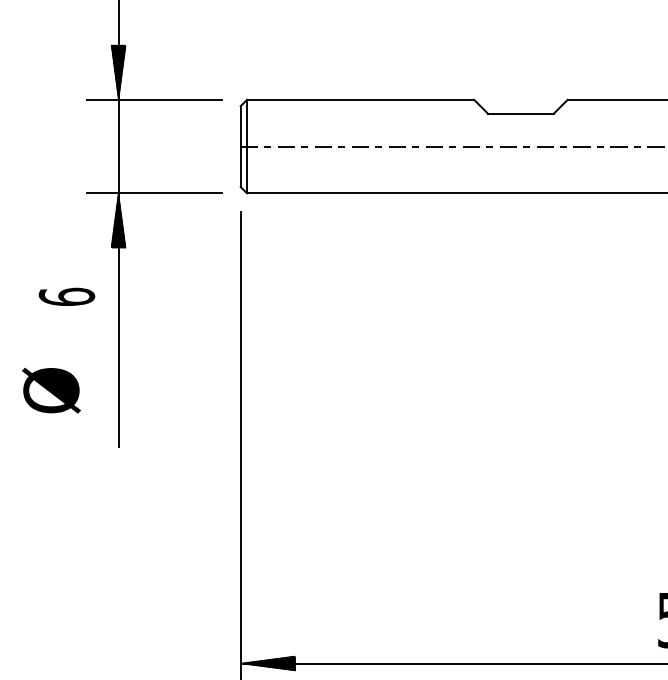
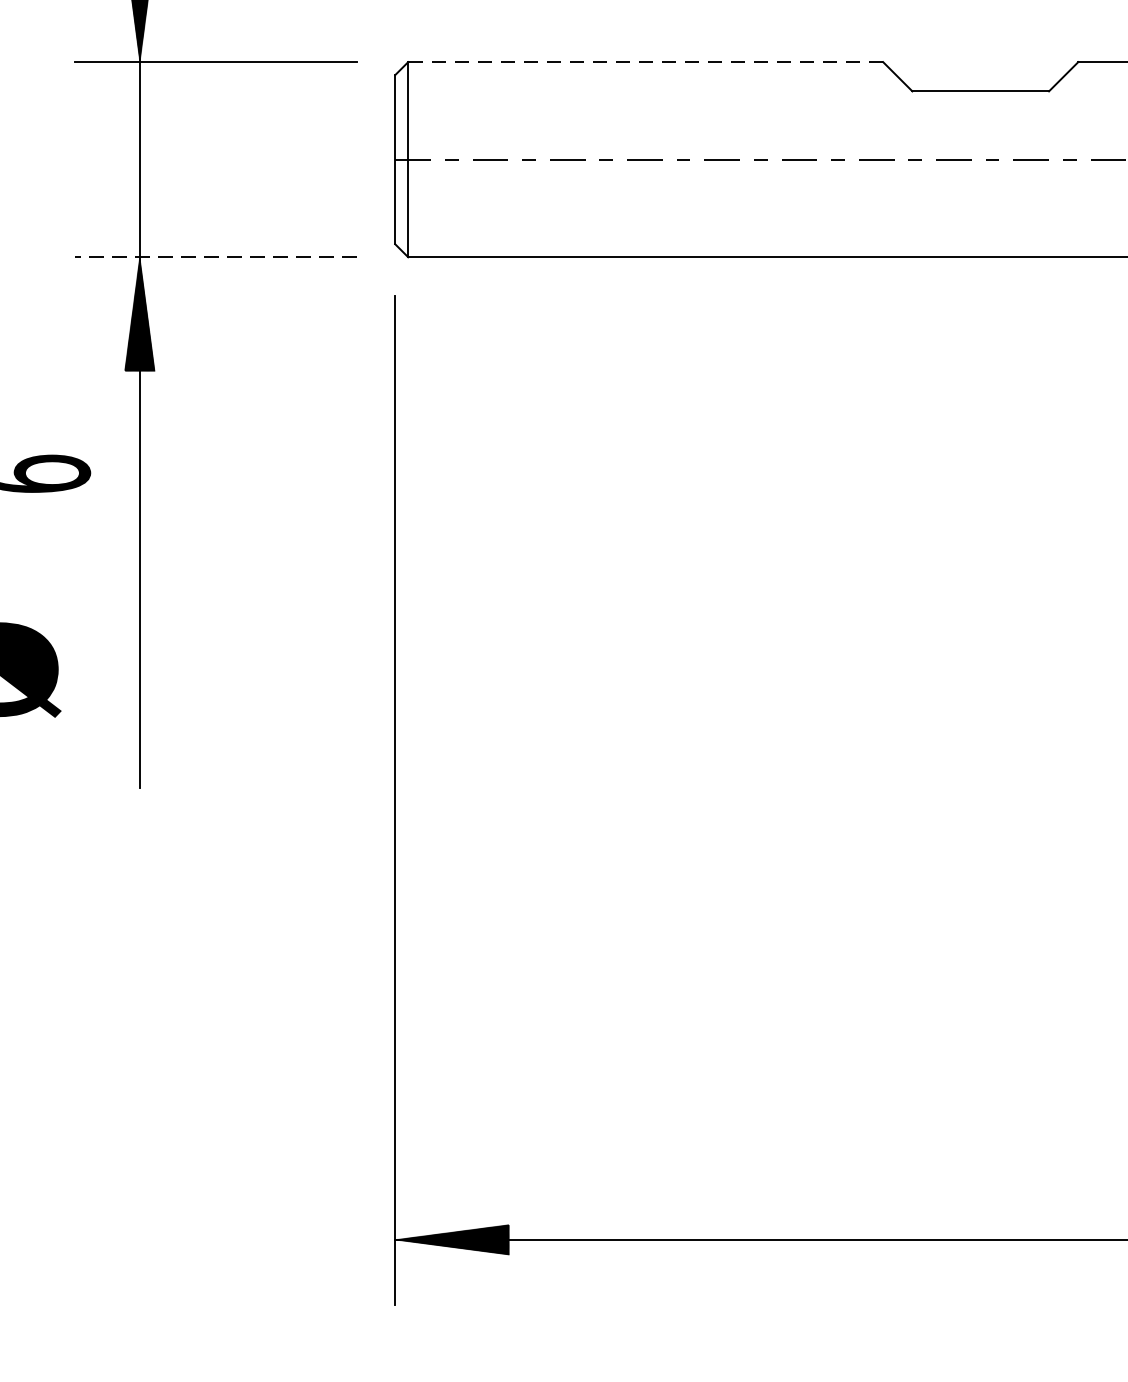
line: (360, 99) -> (645, 61), solid -> dashed
line: (154, 193) -> (214, 257), solid -> dashed

